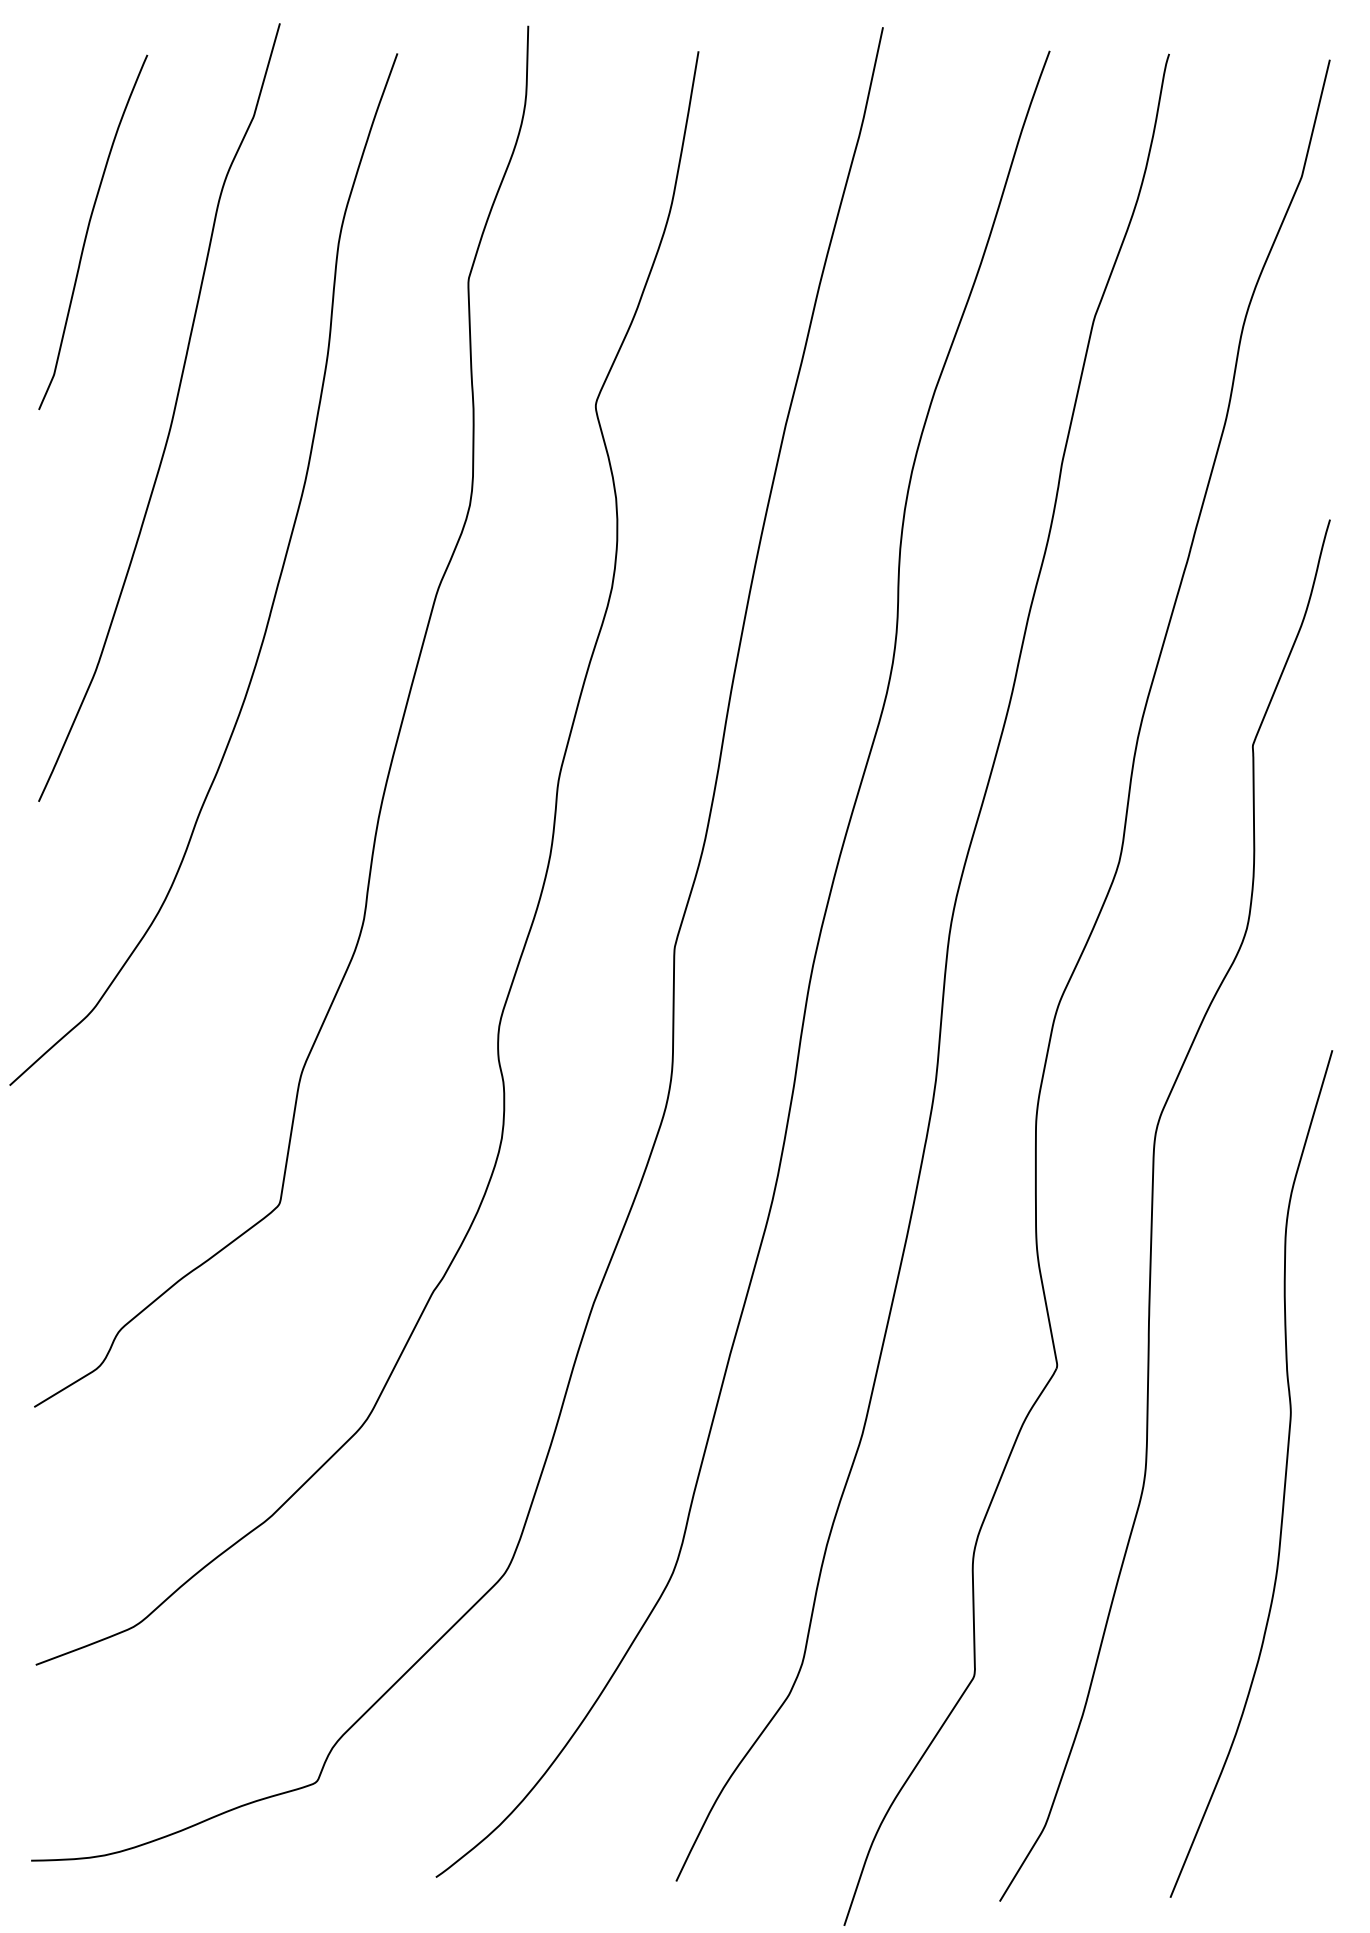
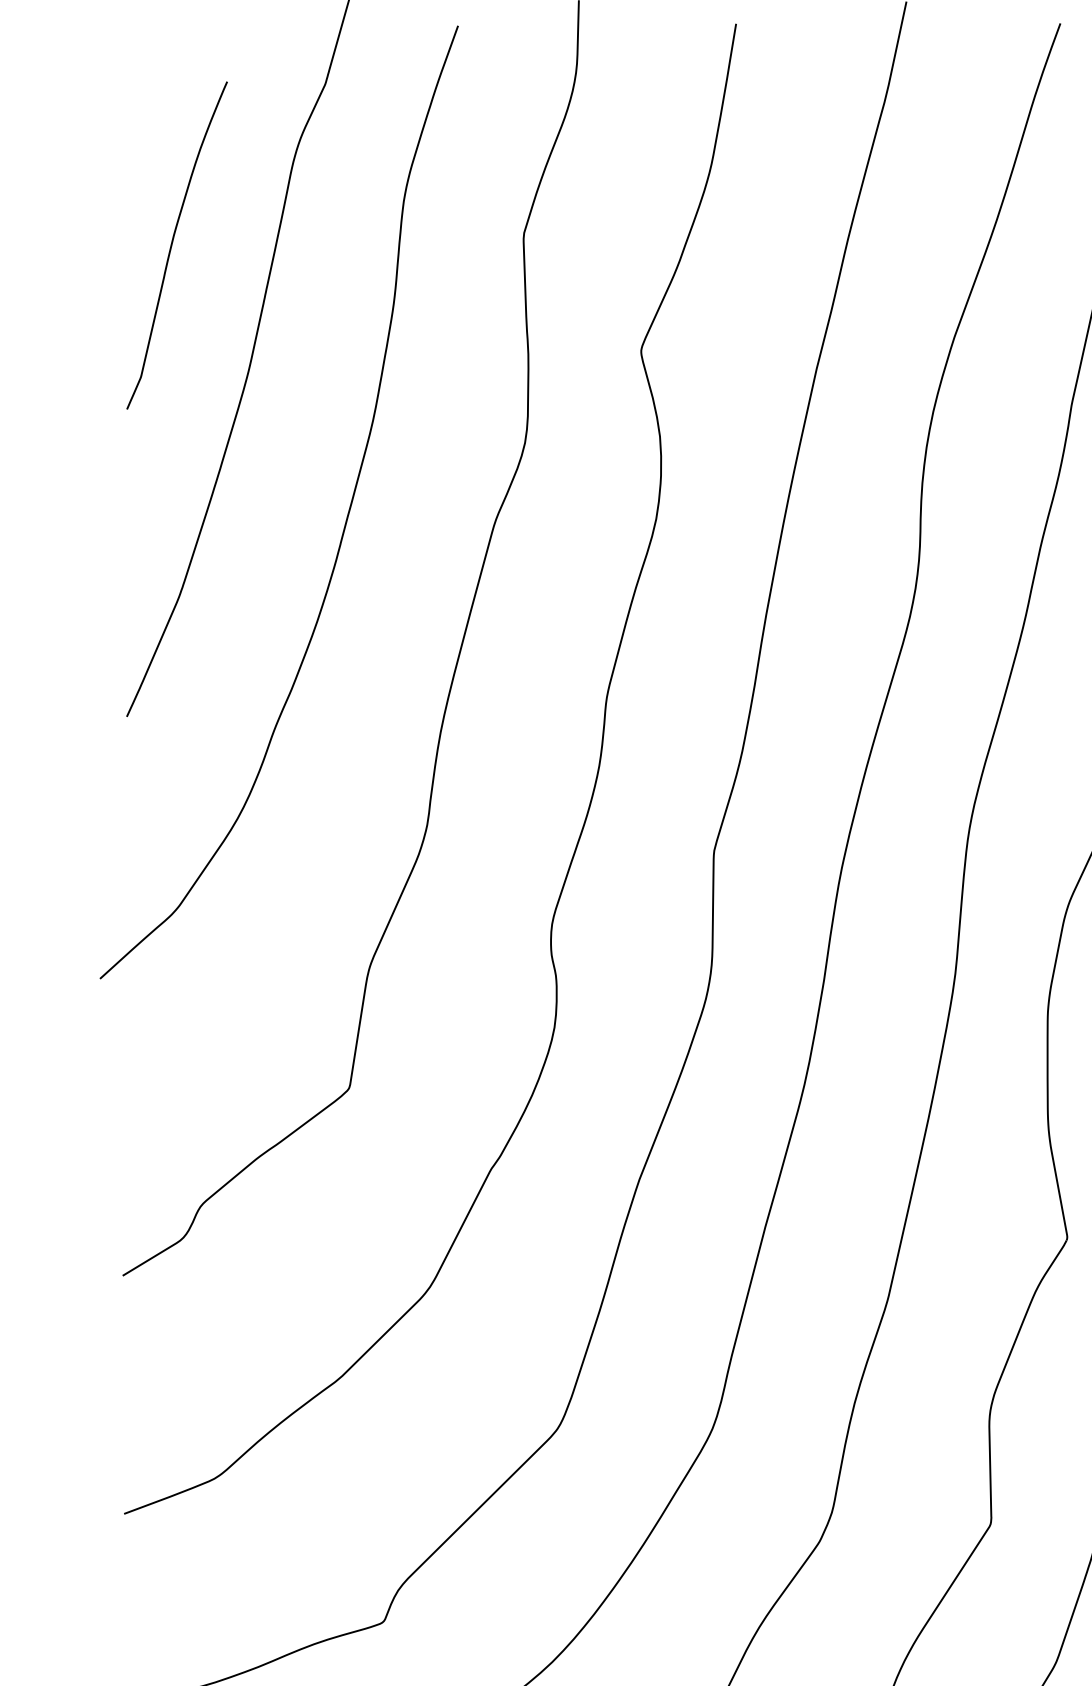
curve: (88, 231) -> (172, 244), moved

